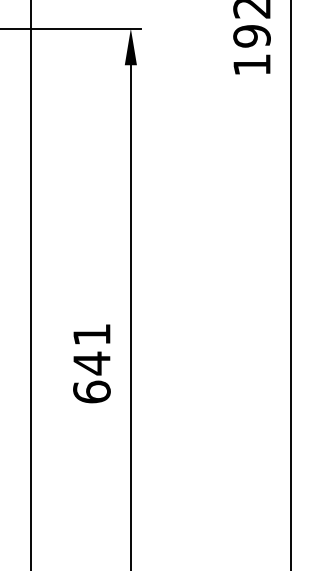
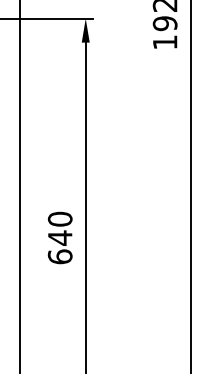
text: (90, 333) -> (59, 218), 641 -> 640

